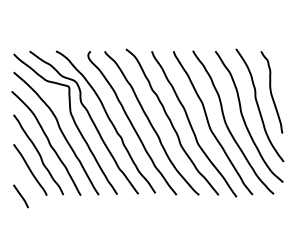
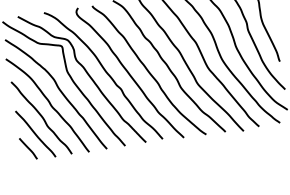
line: (20, 196) -> (27, 148), moved

